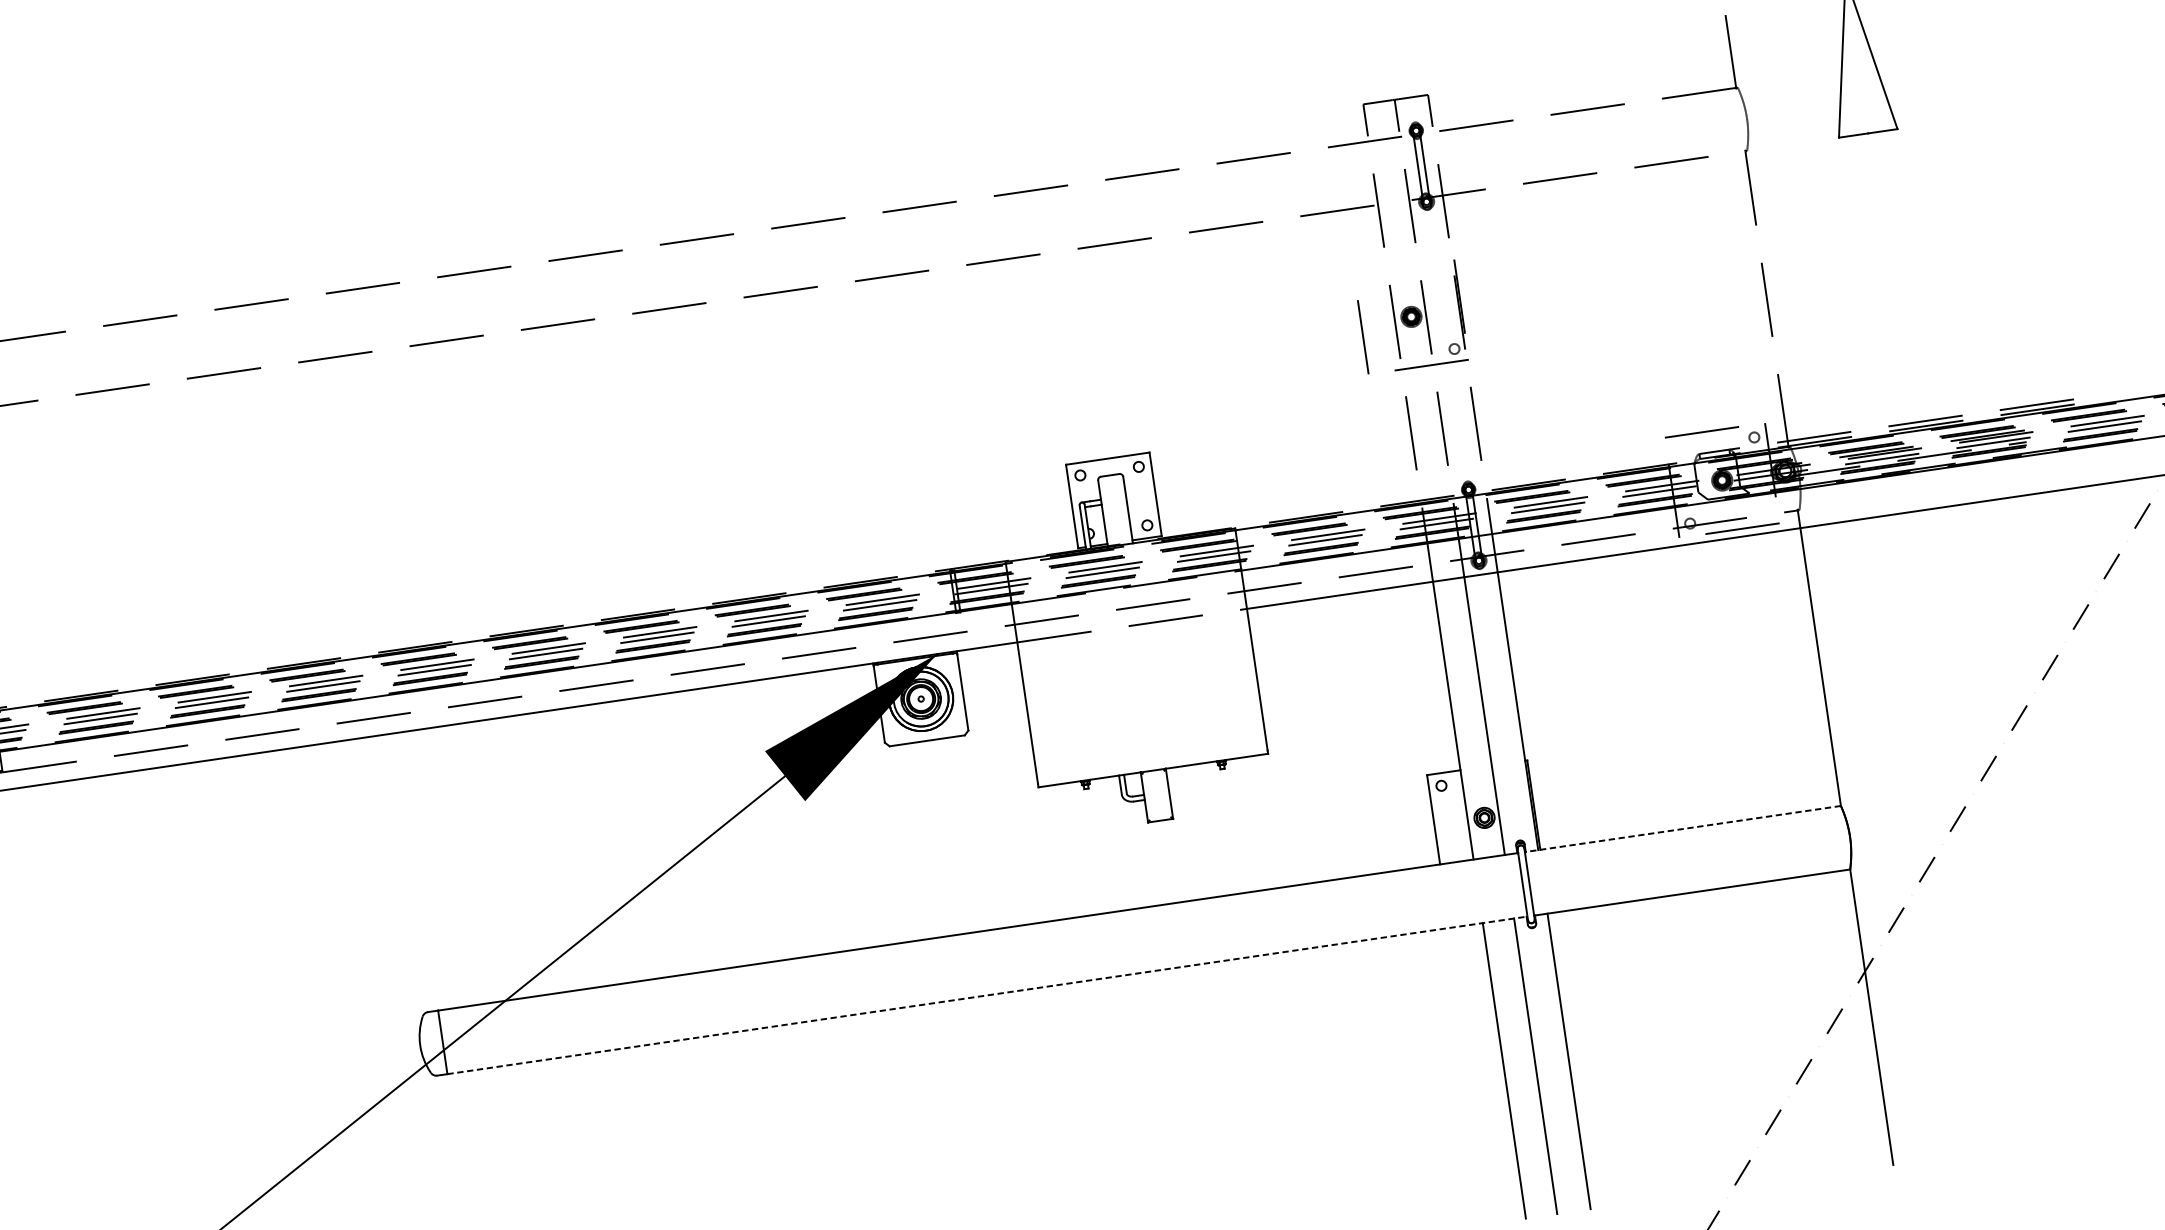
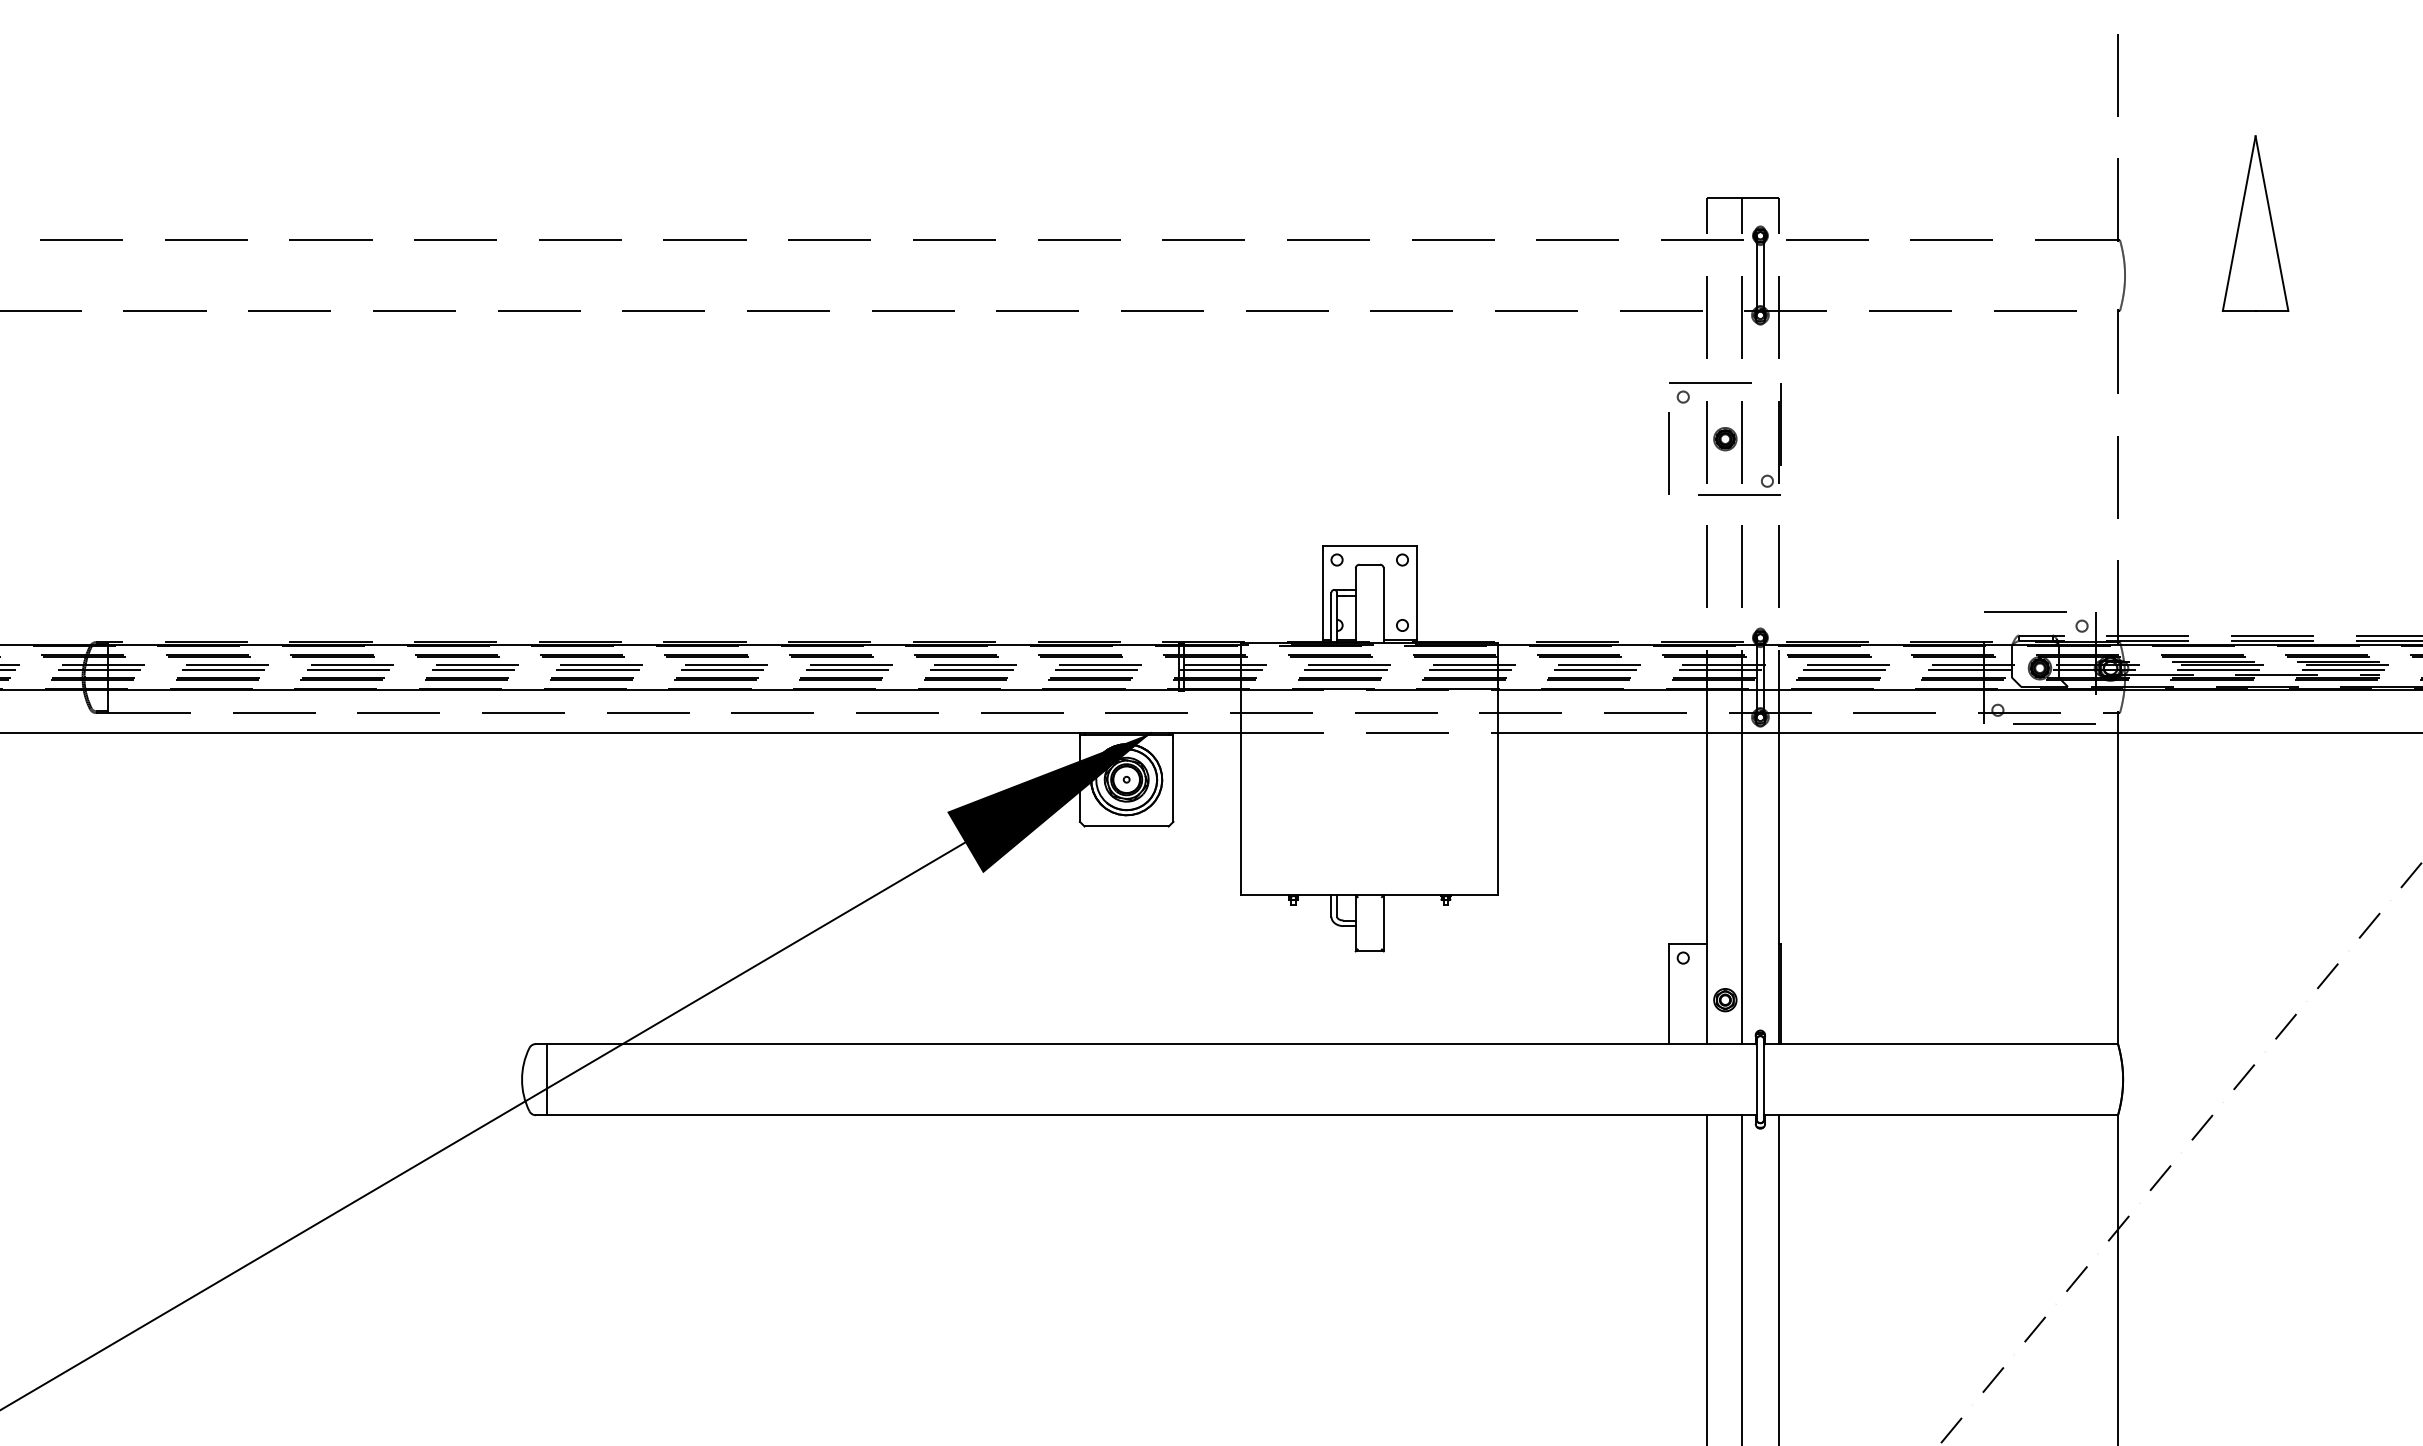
part: (1390, 269) -> (1710, 383), added
line: (1683, 829) -> (1941, 1044), dashed -> solid
line: (987, 995) -> (1151, 1115), dashed -> solid

